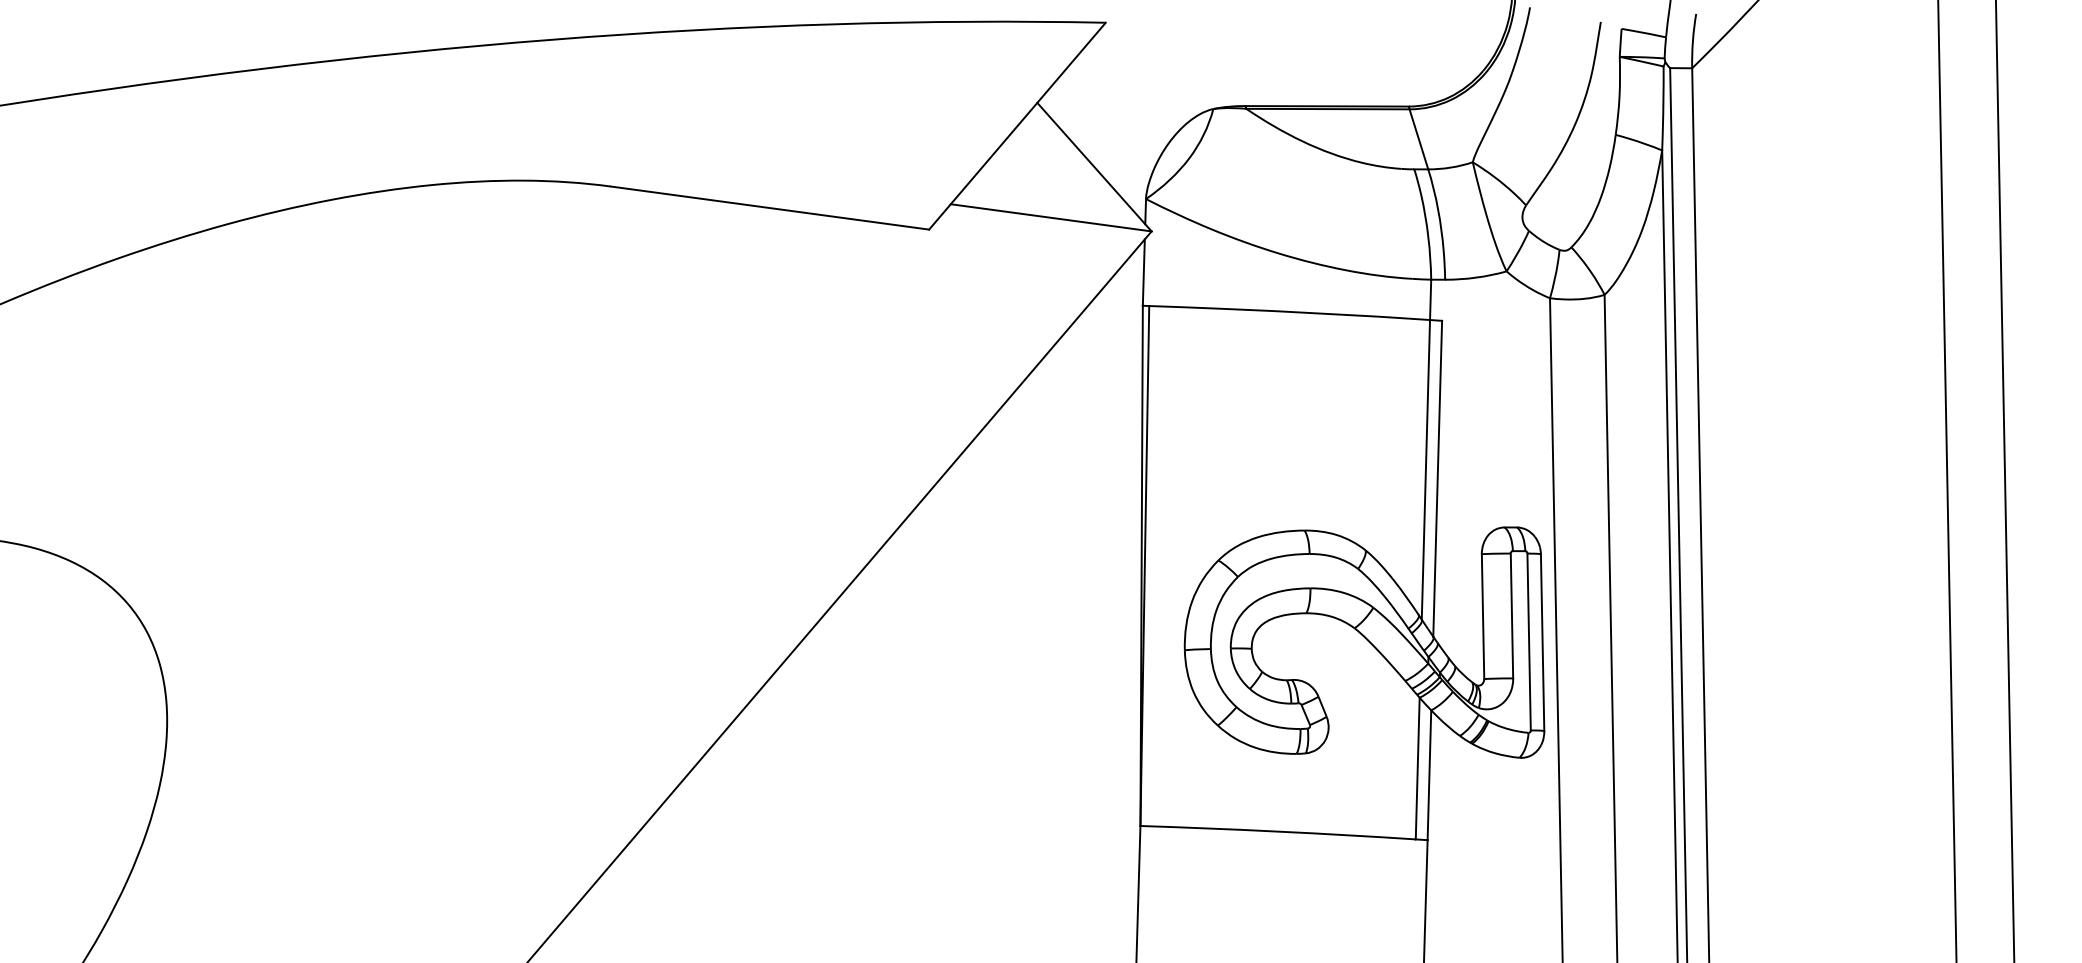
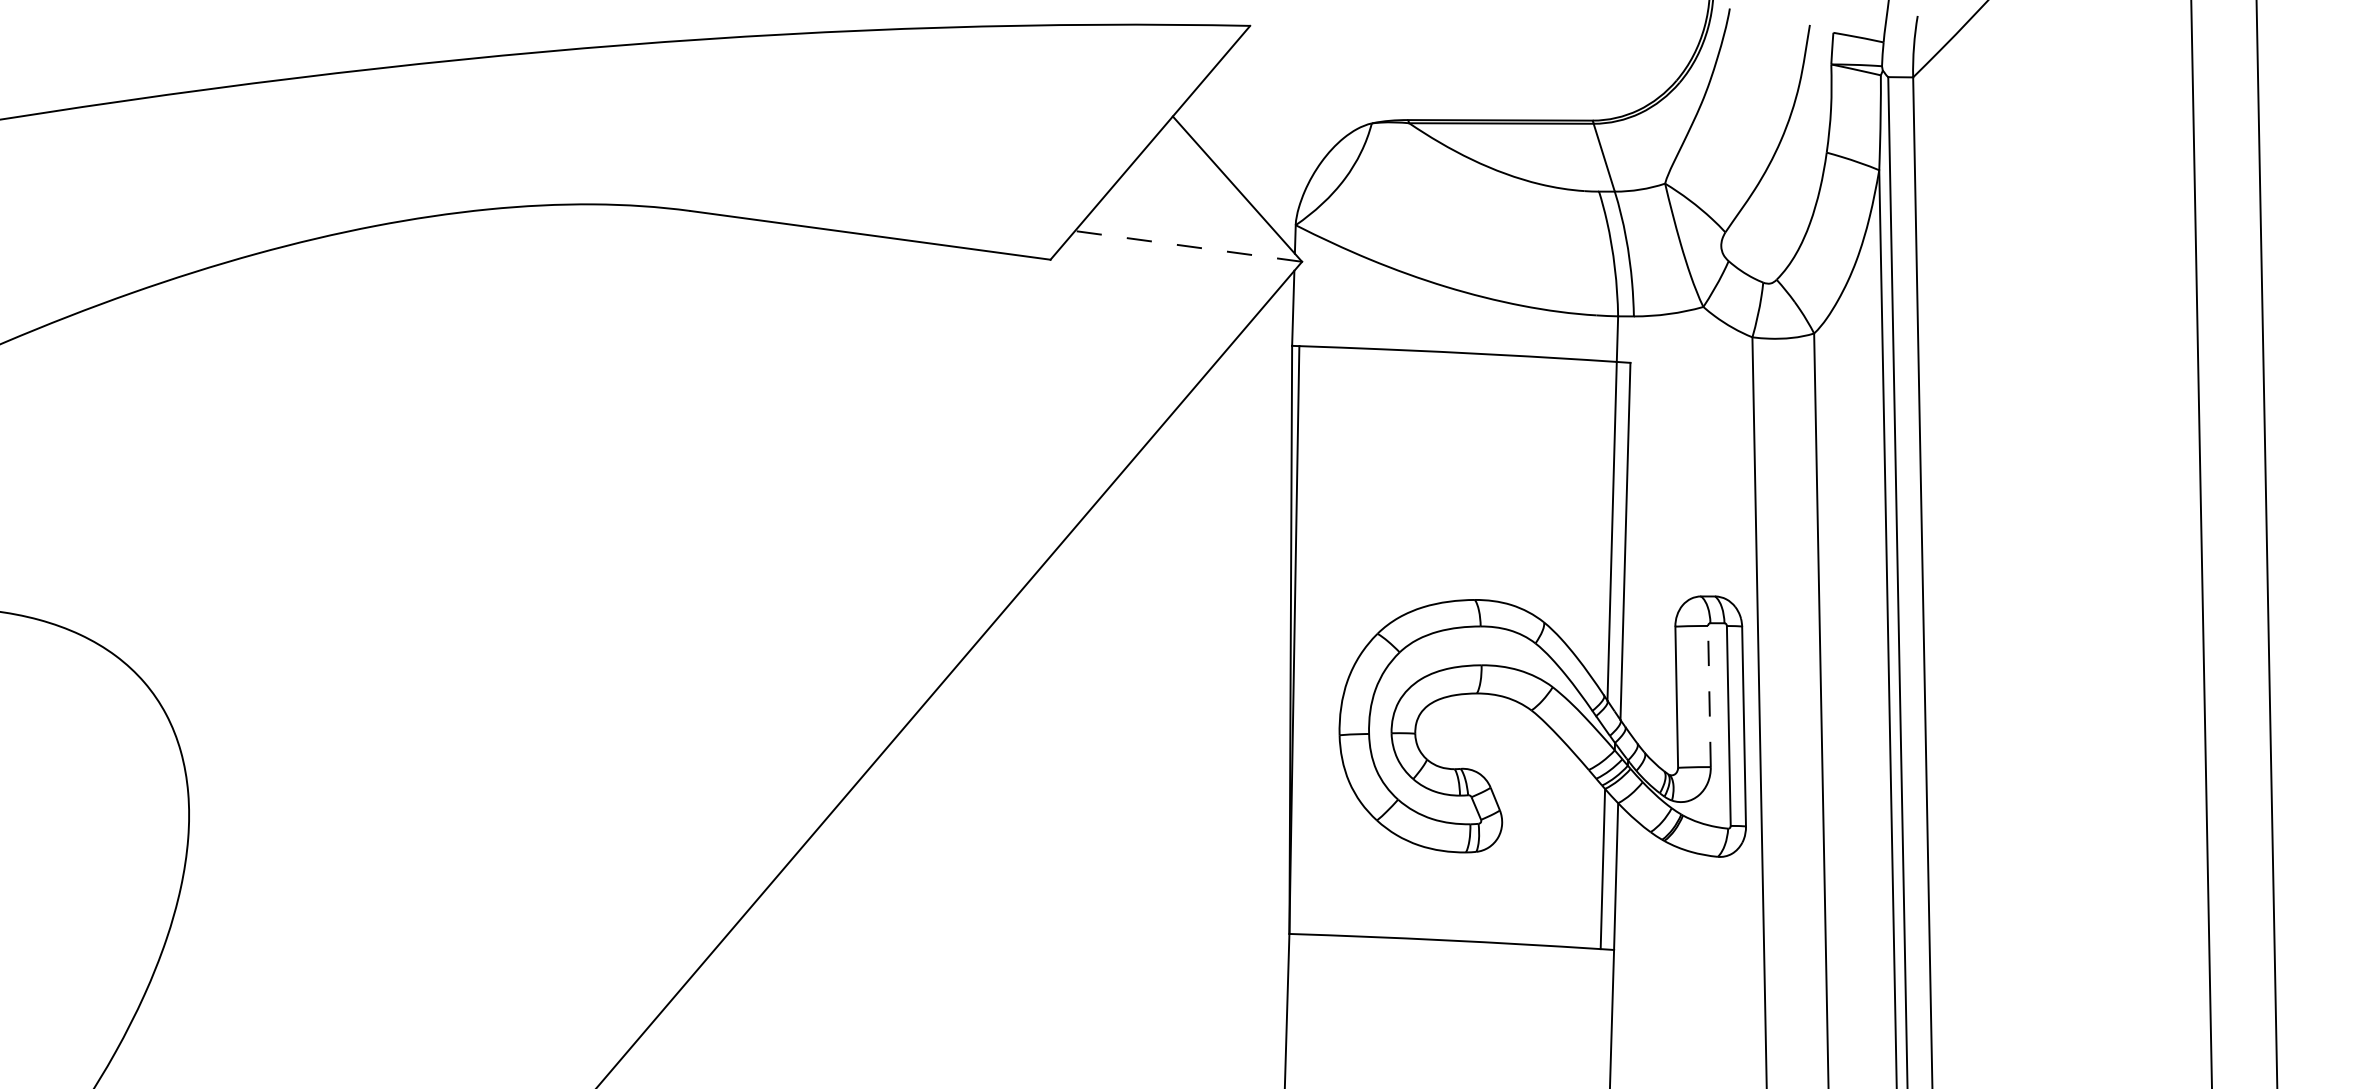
line: (1050, 217) -> (1187, 246), solid -> dashed
line: (1511, 615) -> (1708, 695), solid -> dashed

